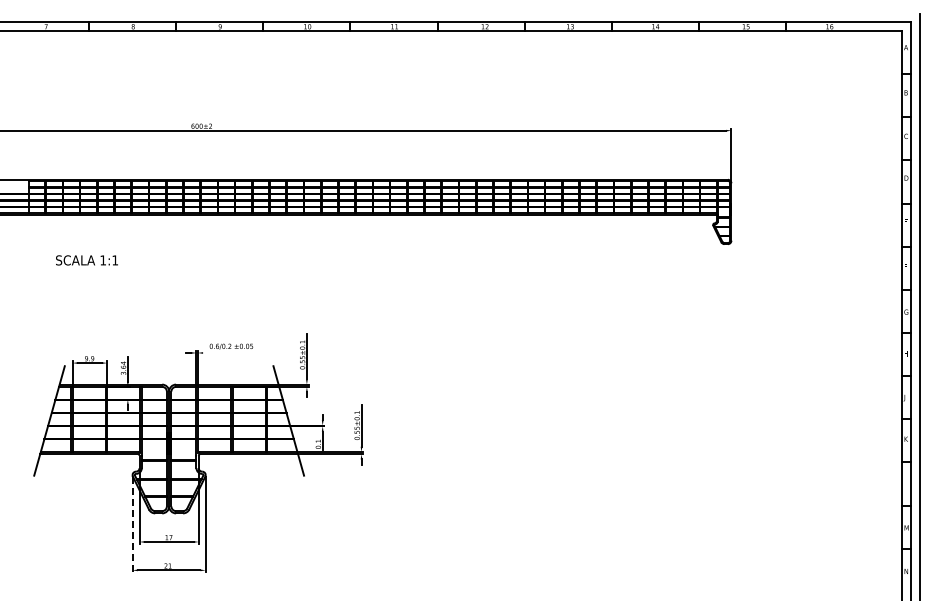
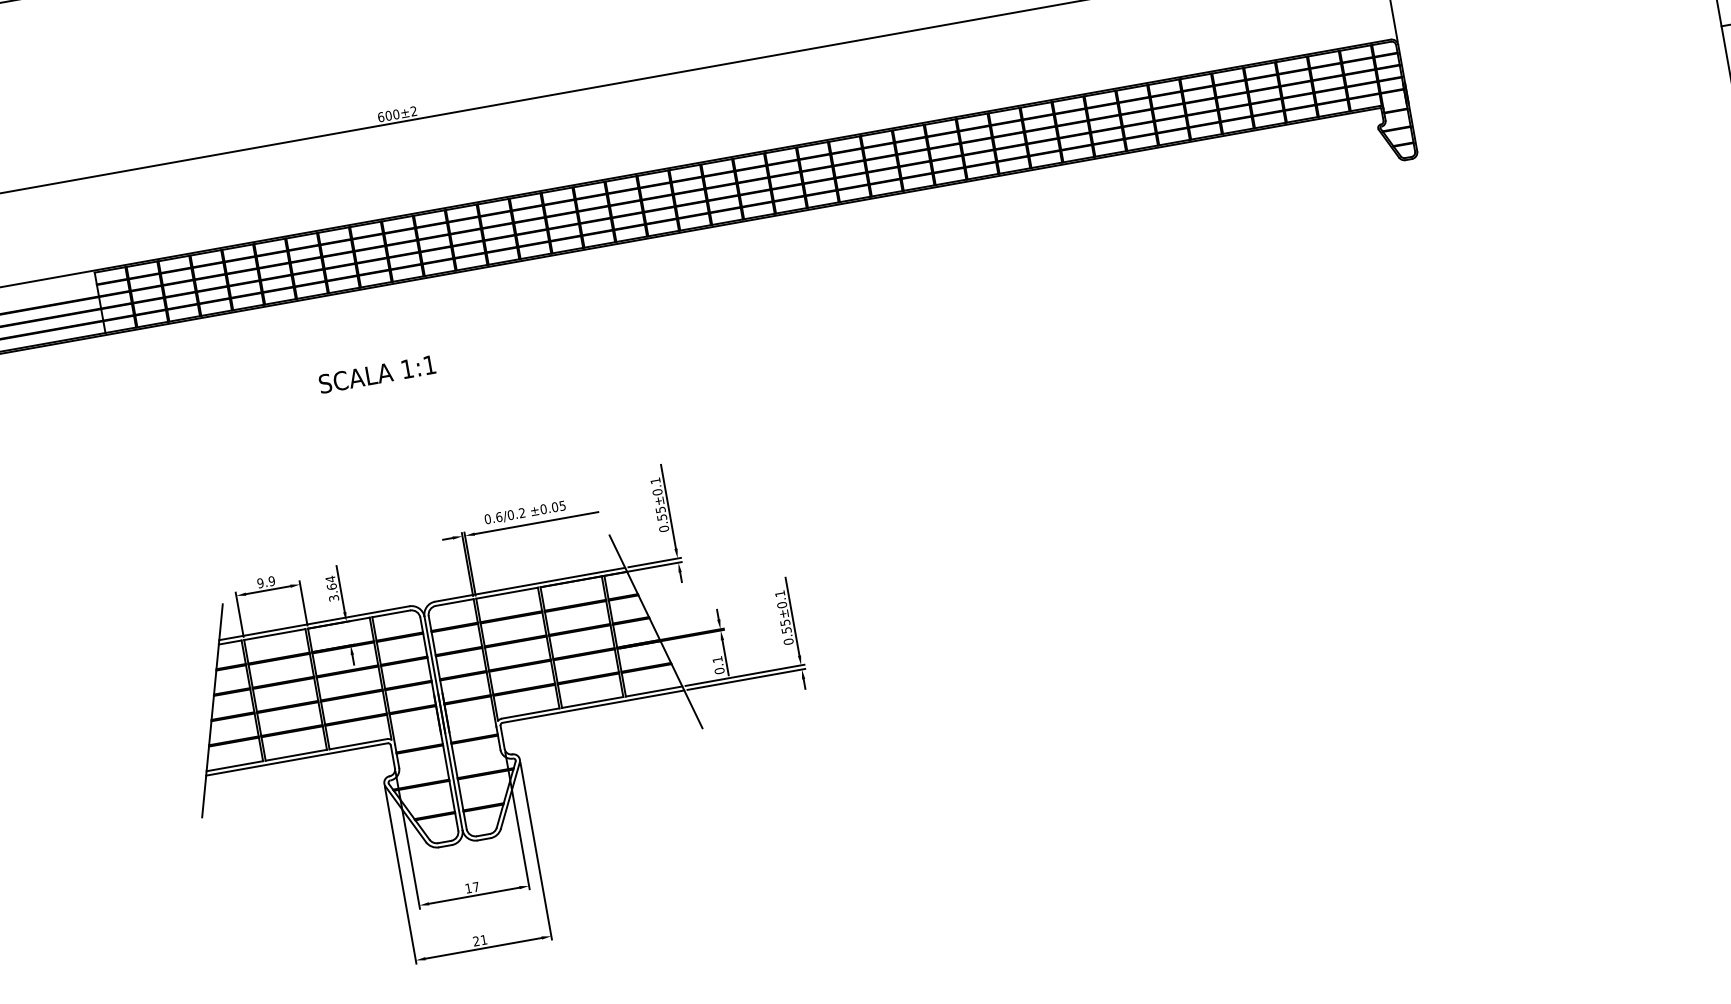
text: (86, 260) -> (376, 374), moved
line: (236, 352) -> (536, 522), added
line: (132, 524) -> (400, 875), dashed -> solid

